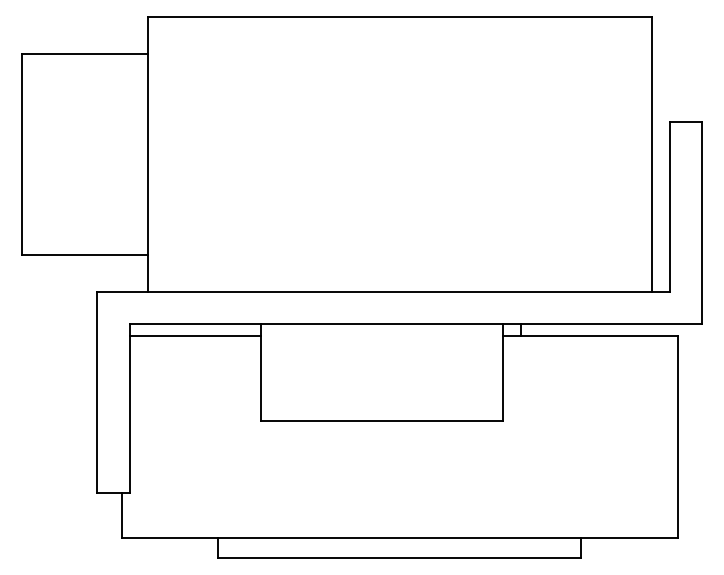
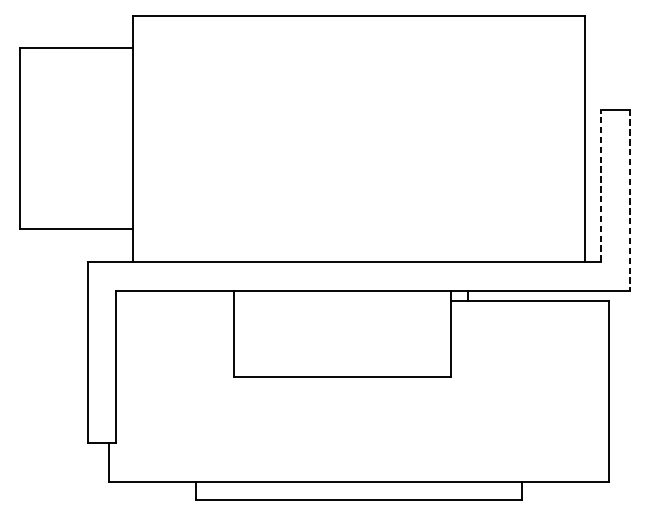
line: (670, 206) -> (601, 185), solid -> dashed
line: (702, 222) -> (630, 199), solid -> dashed
line: (194, 335) -> (174, 301), removed

